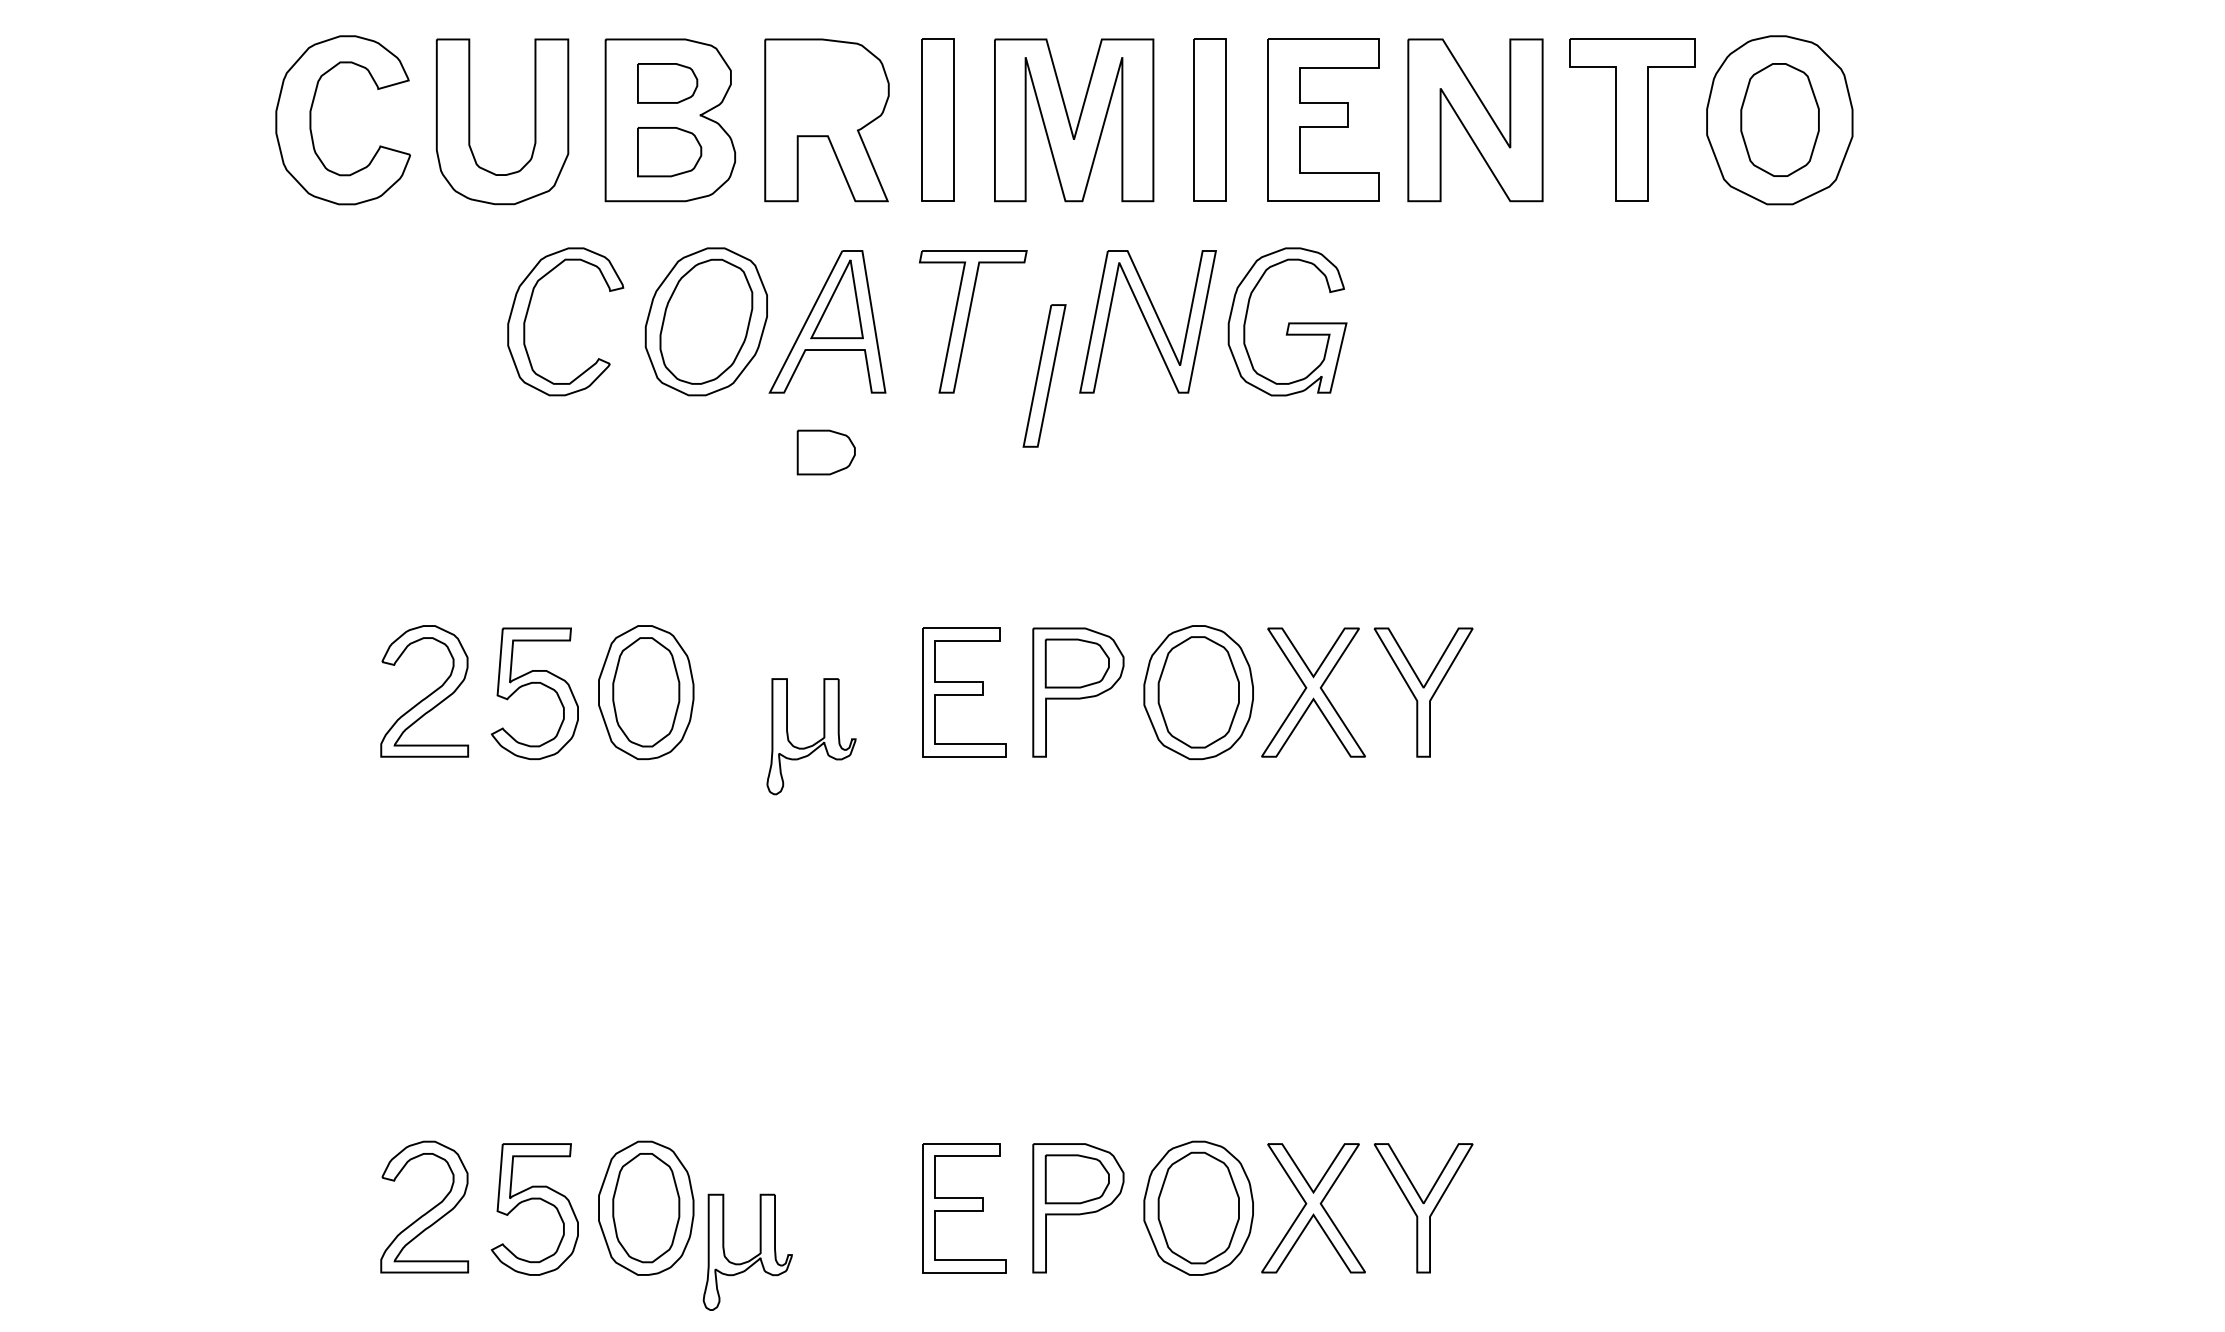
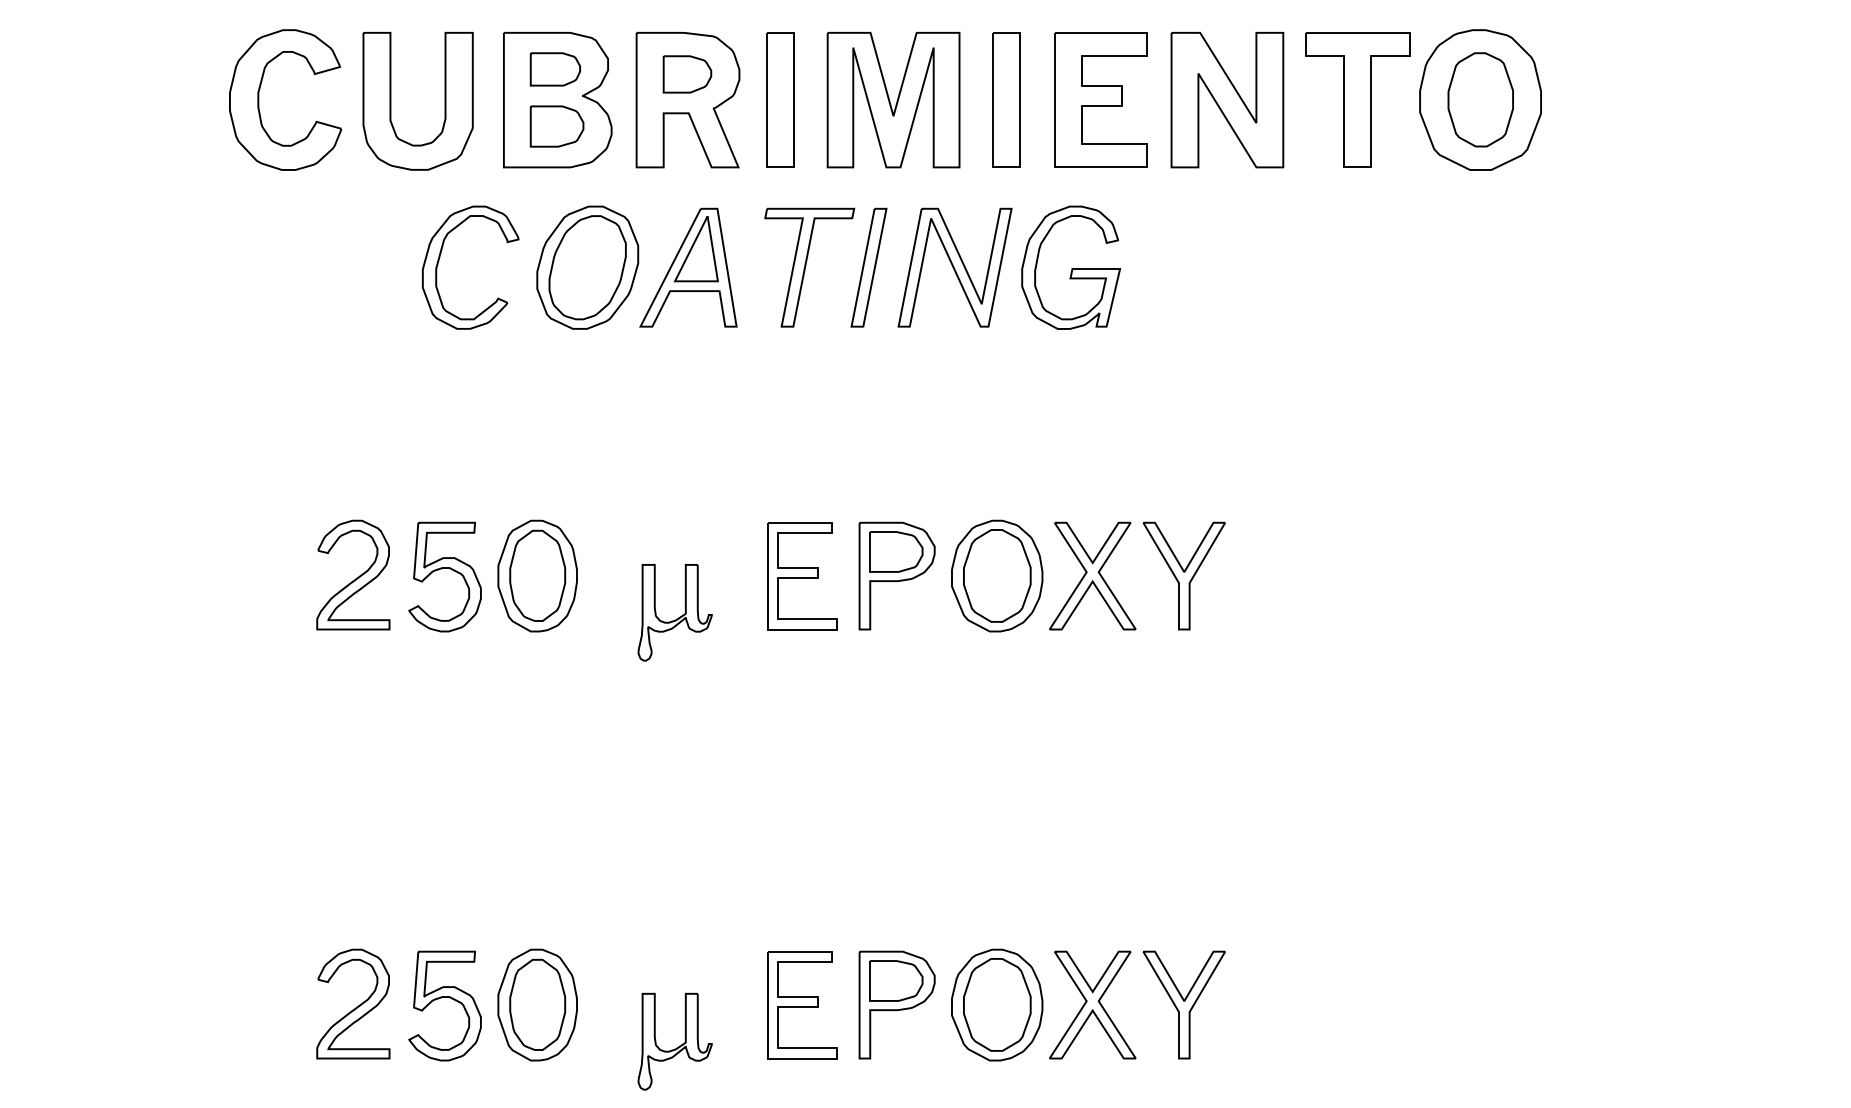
part: (1043, 375) -> (868, 267), moved
part: (826, 452) -> (687, 74), moved
part: (749, 1259) -> (676, 1047), moved

